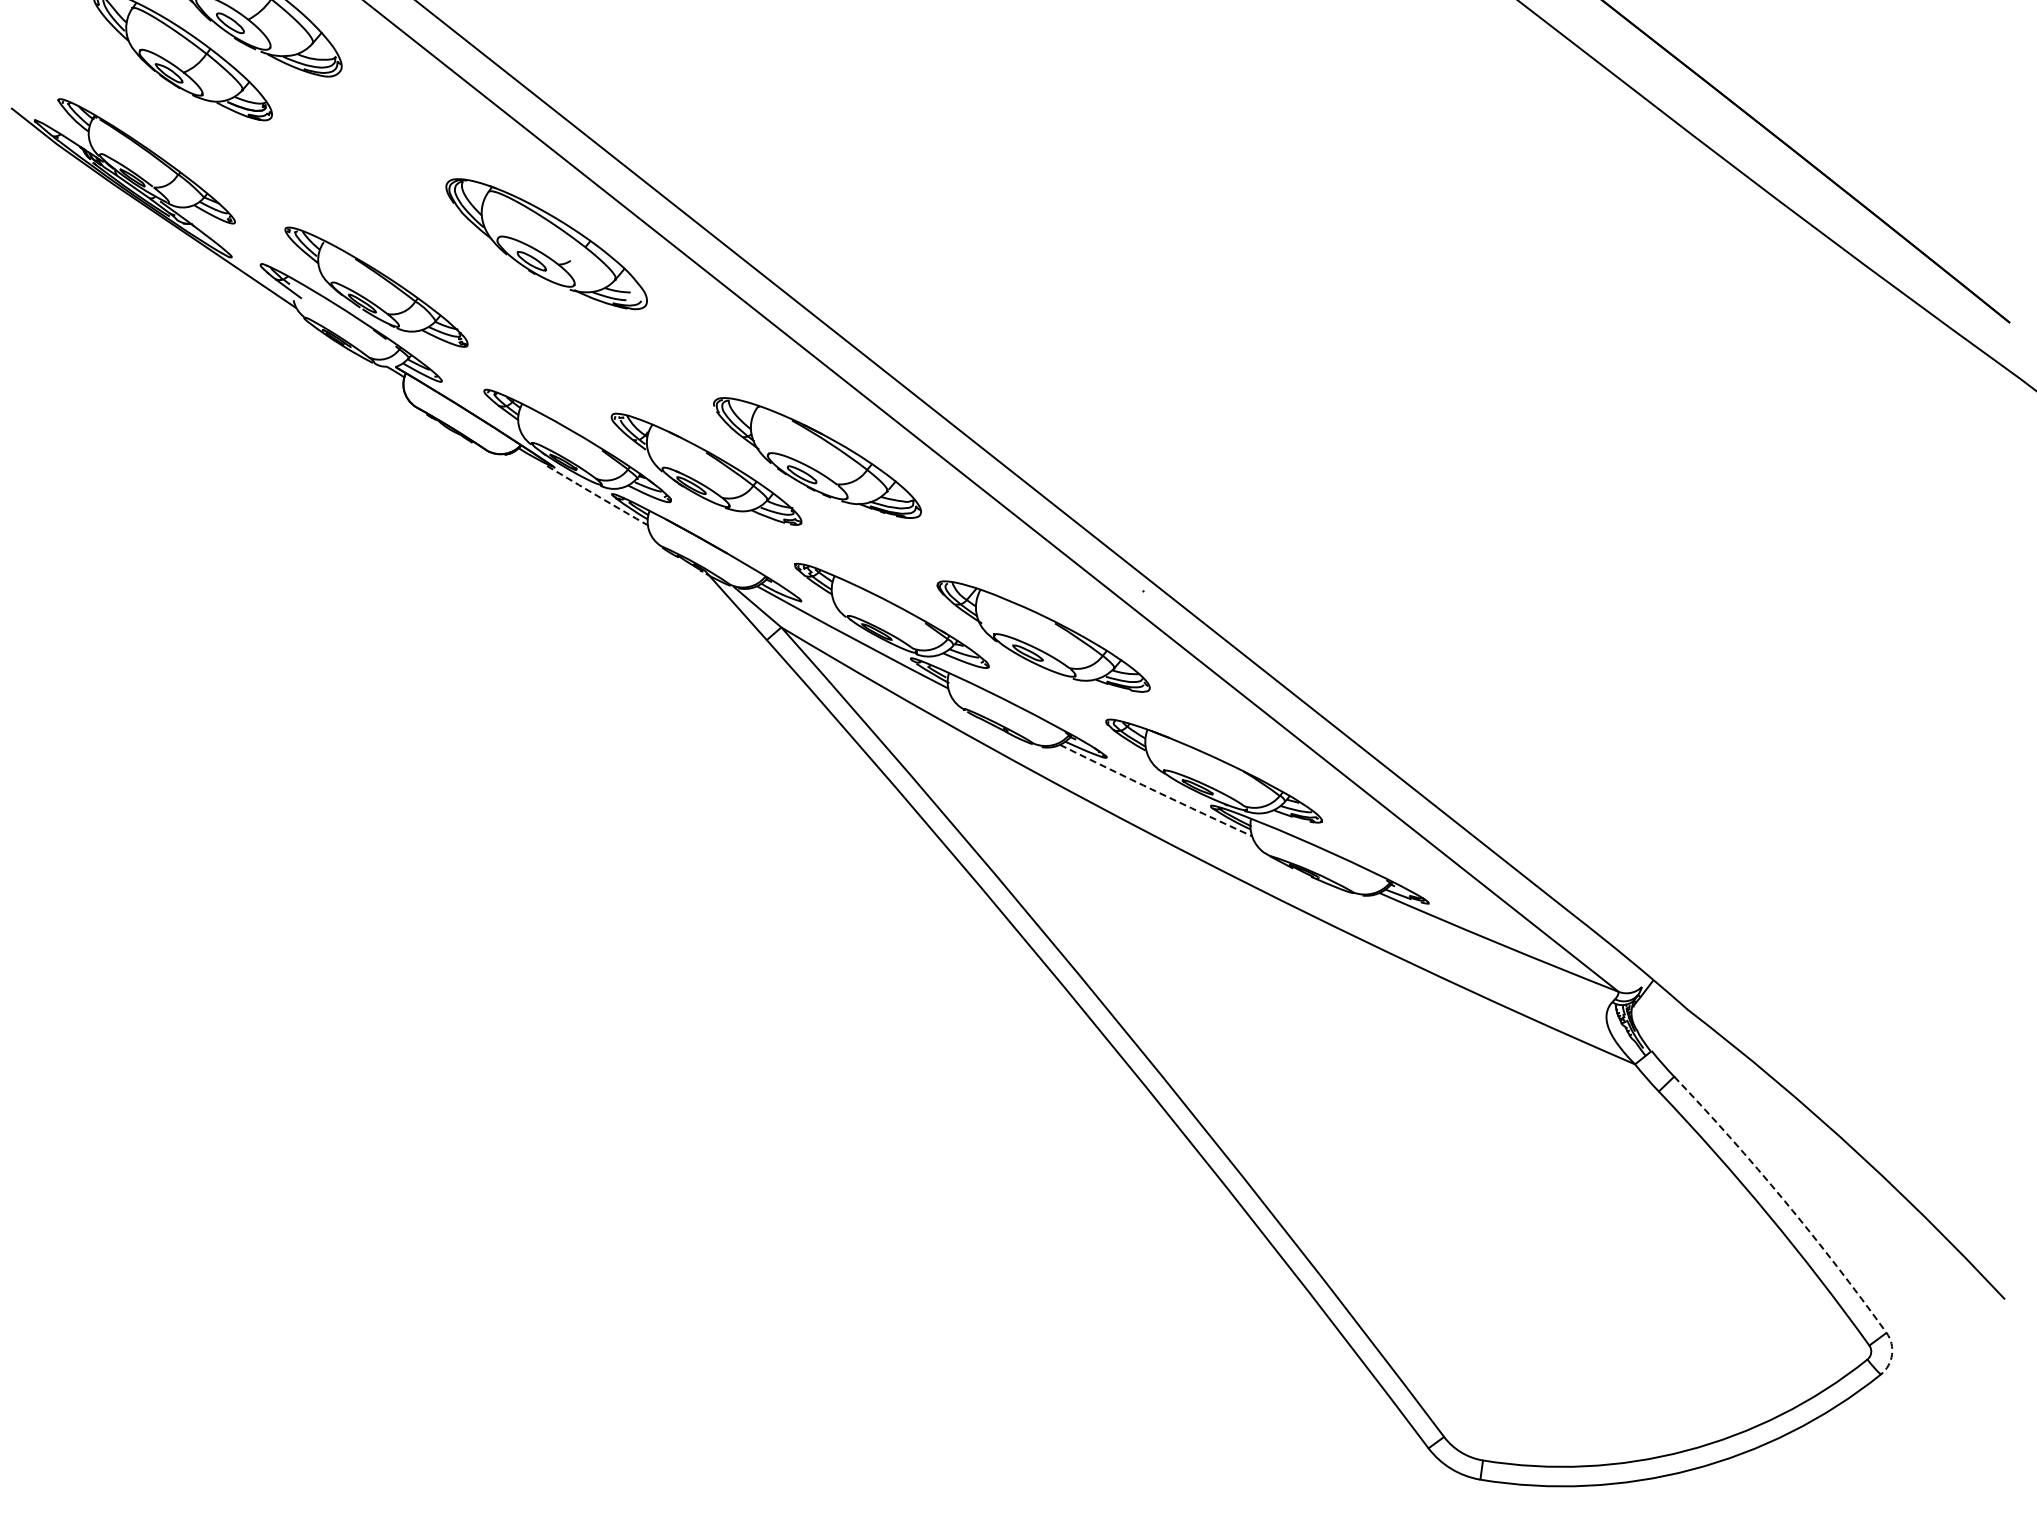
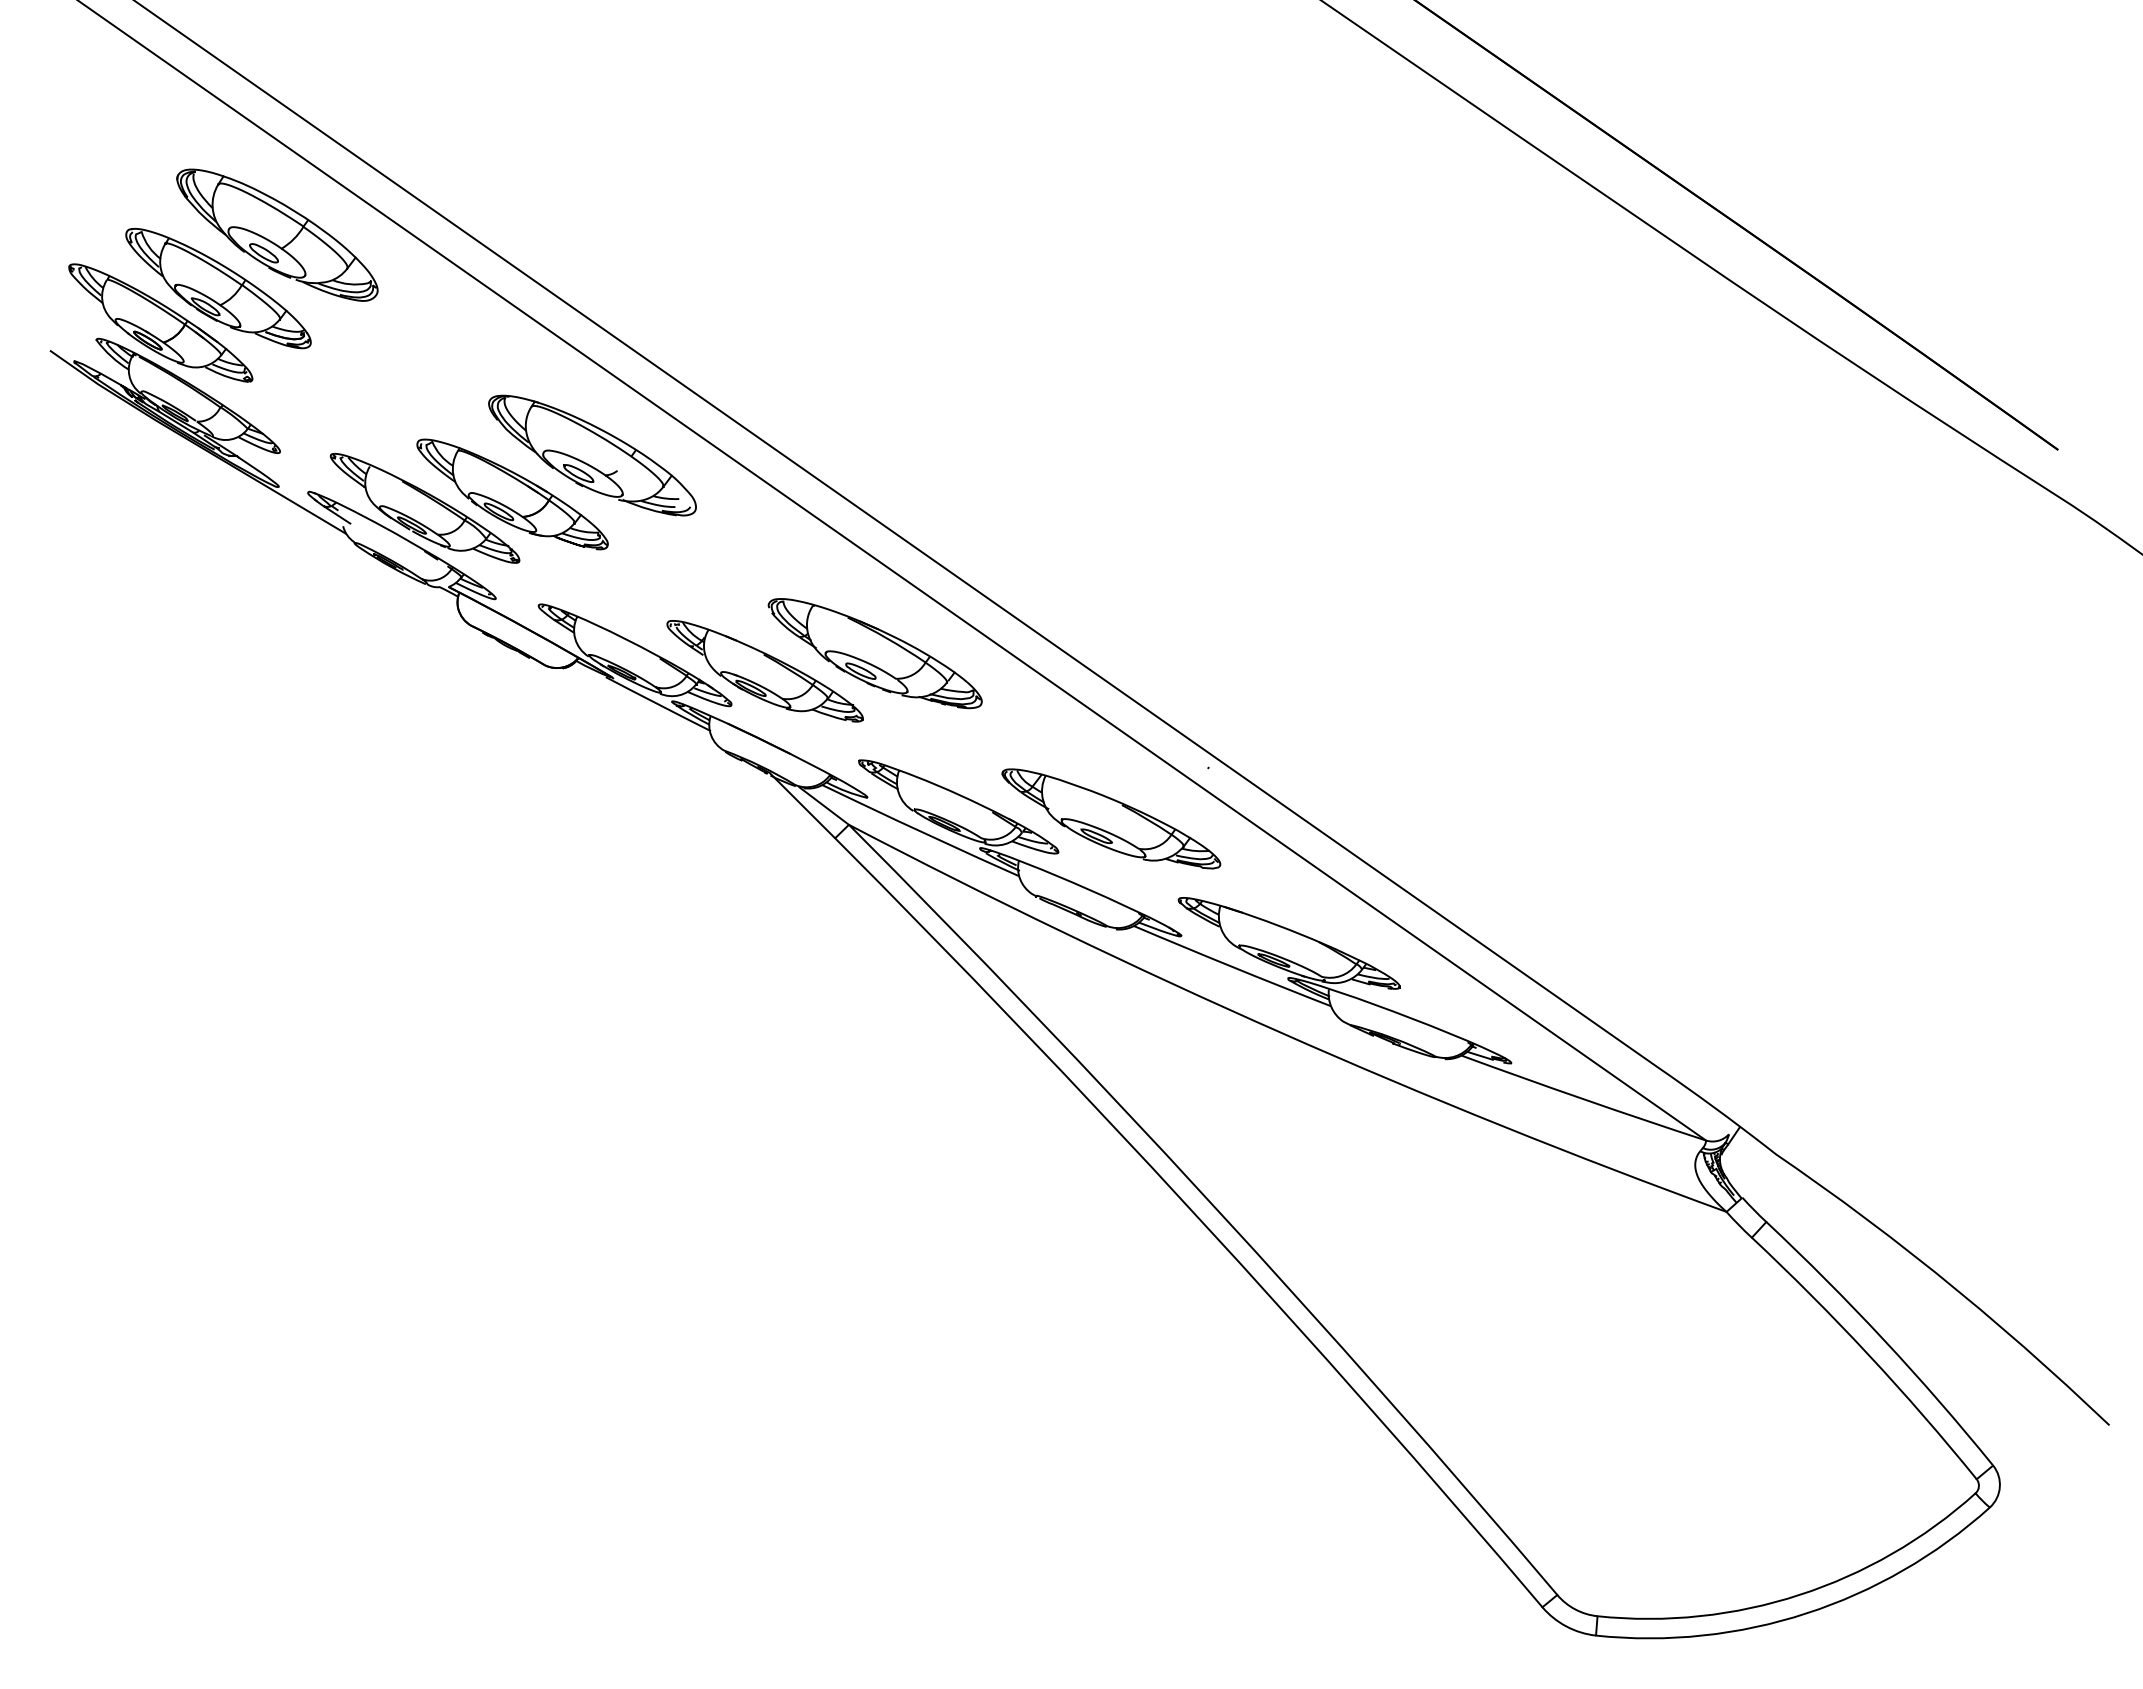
part: (123, 86) -> (160, 322), added
part: (464, 278) -> (512, 494), added
arc: (598, 496) -> (658, 704), dashed -> solid
arc: (1156, 790) -> (1232, 966), dashed -> solid
line: (1804, 1224) -> (1904, 1362), dashed -> solid

